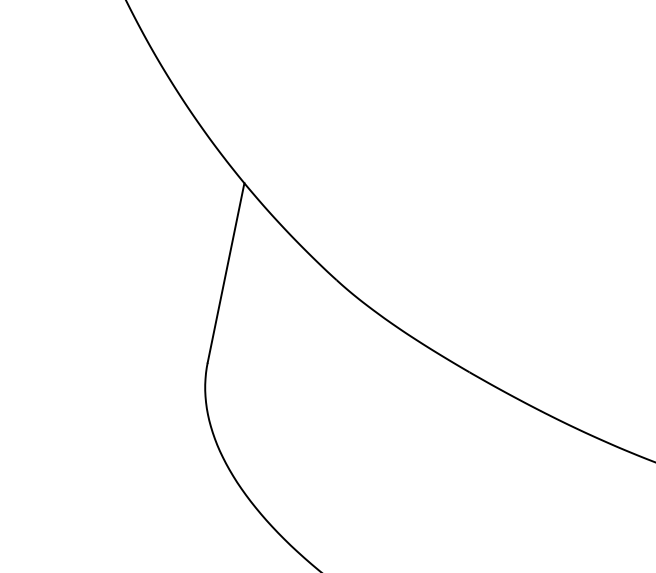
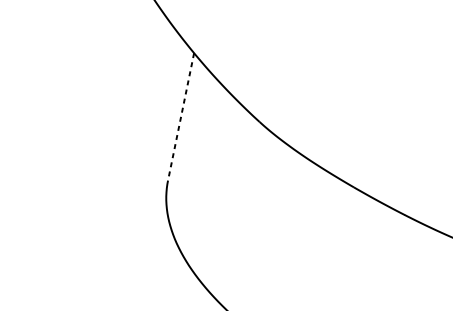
line: (226, 273) -> (181, 117), solid -> dashed

